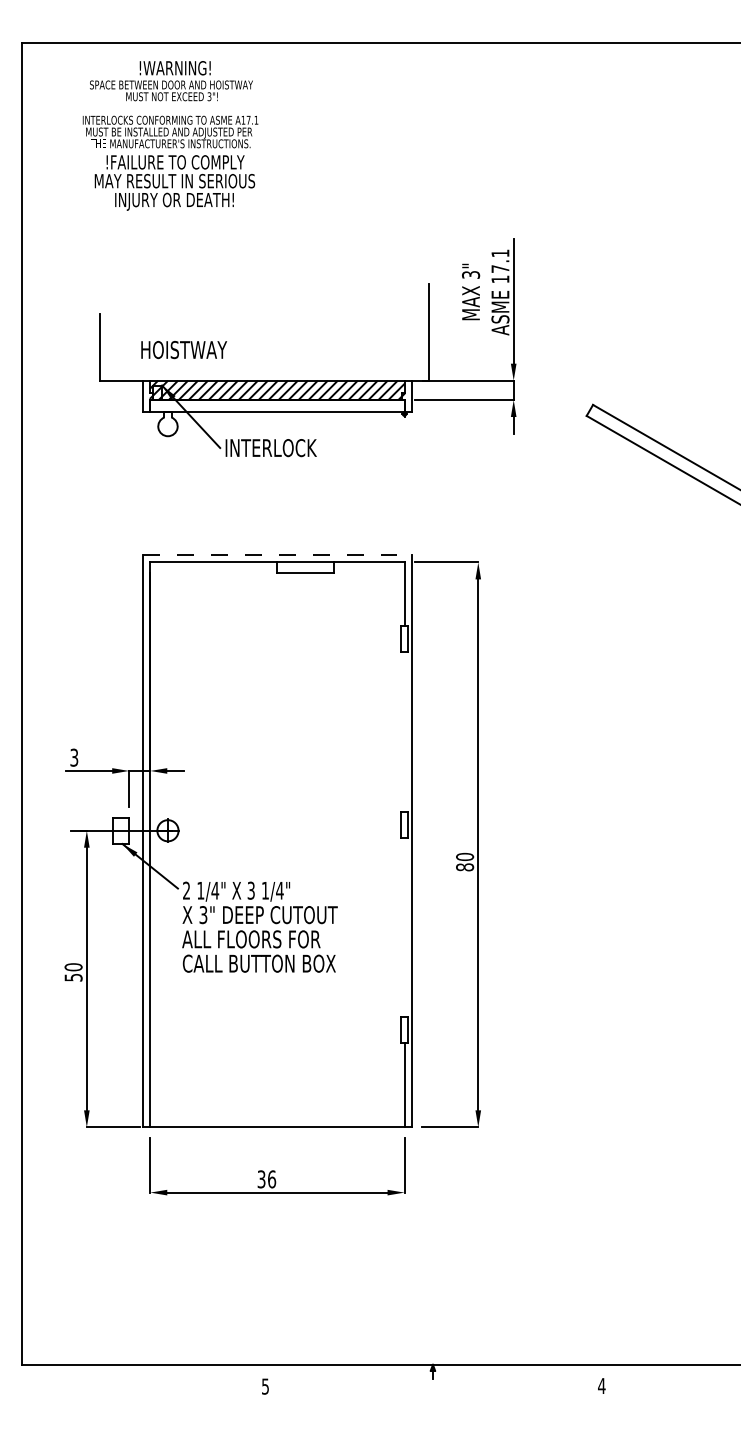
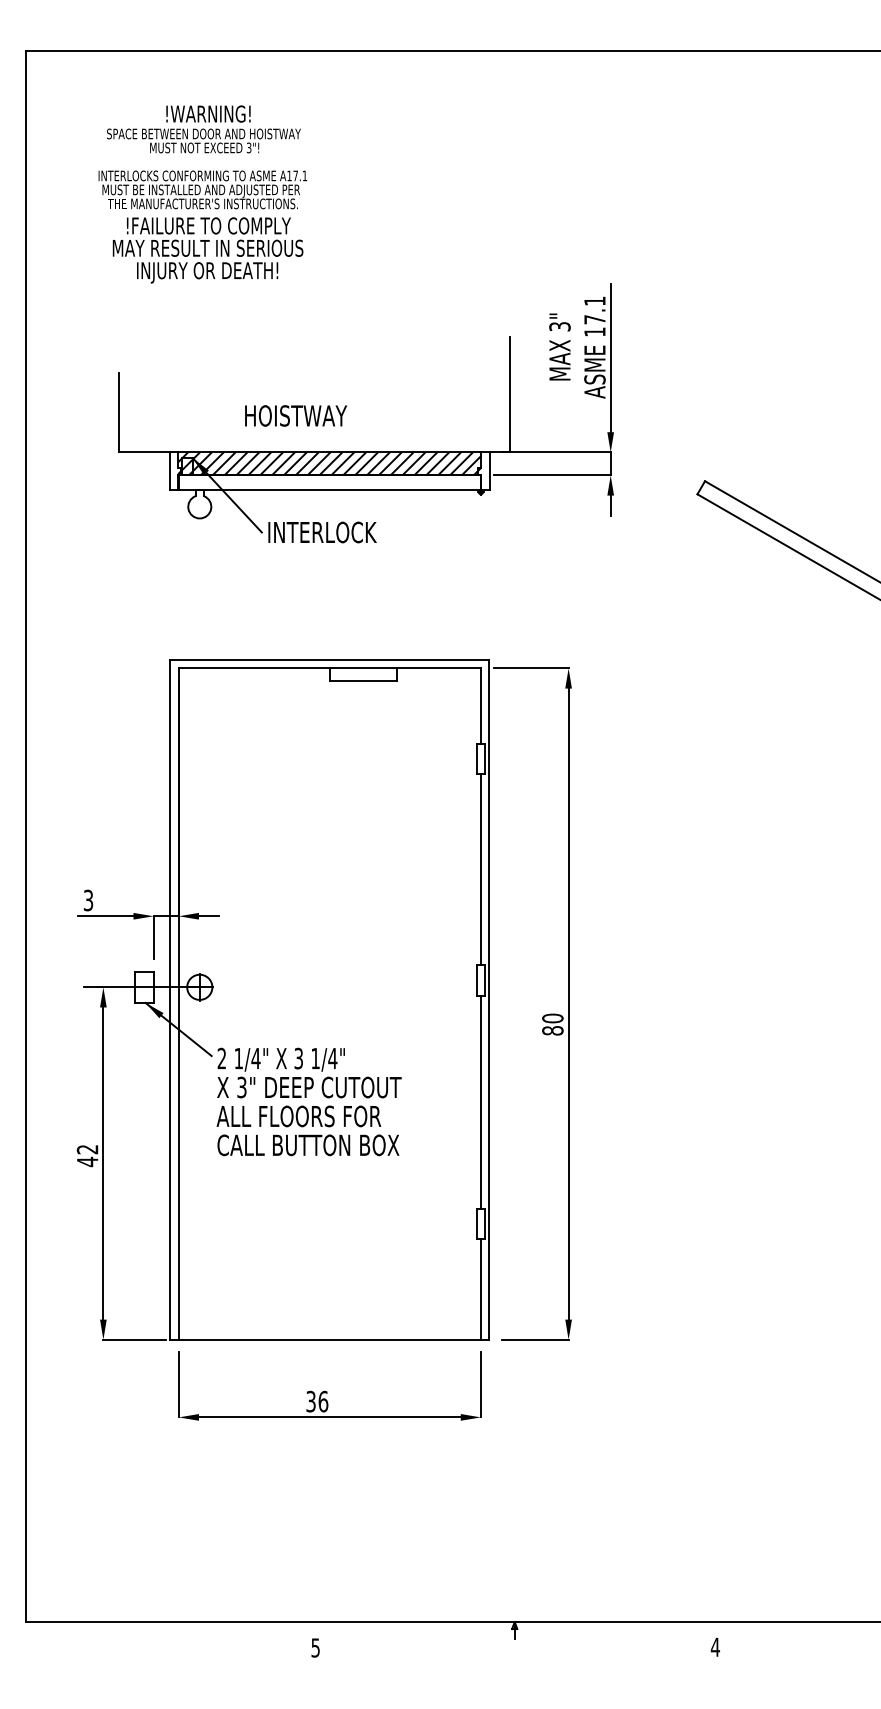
text: (170, 135) -> (202, 194), moved
text: (184, 349) -> (296, 415), moved
line: (277, 555) -> (330, 660), dashed -> solid
line: (404, 731) -> (480, 869), added
line: (404, 926) -> (480, 1101), added
text: (73, 972) -> (87, 1155), 50 -> 42

